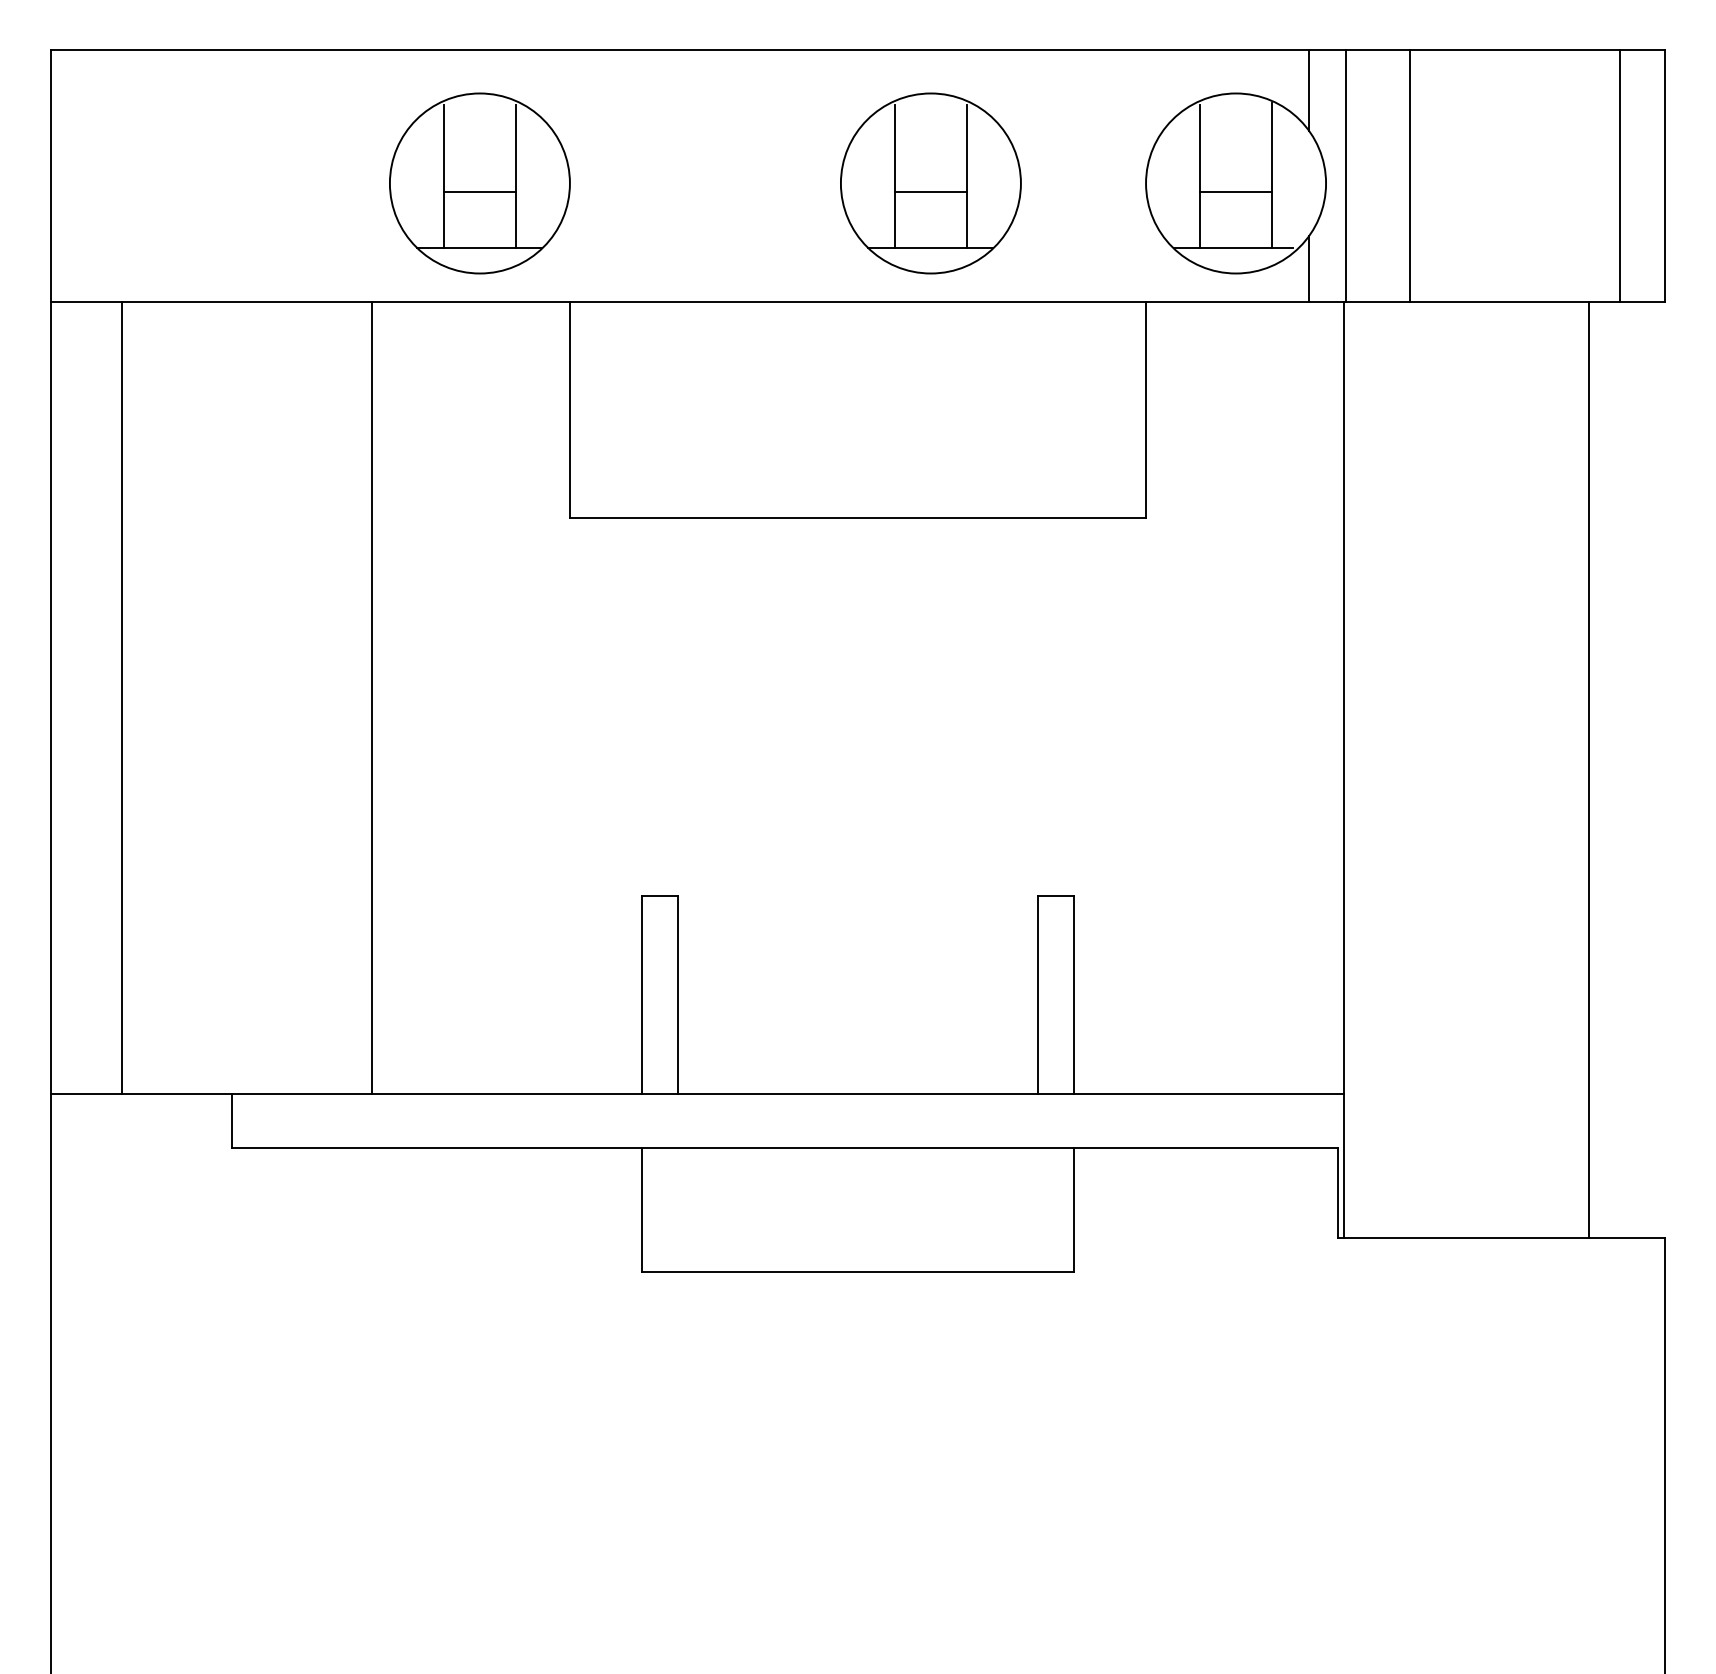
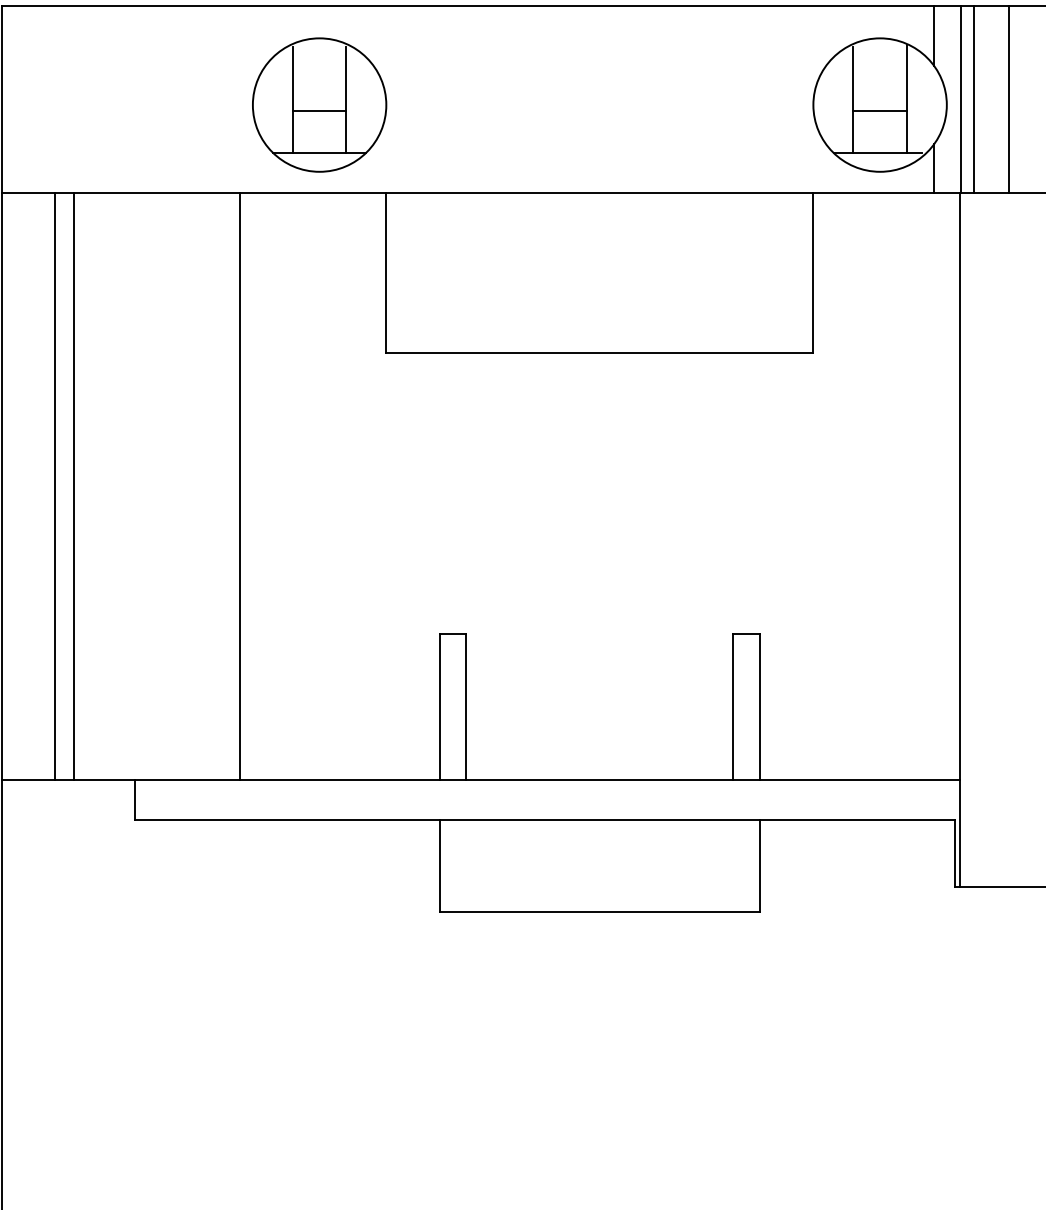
line: (1362, 176) -> (973, 99), added
part: (930, 183) -> (653, 105), removed
line: (148, 698) -> (73, 486), added

